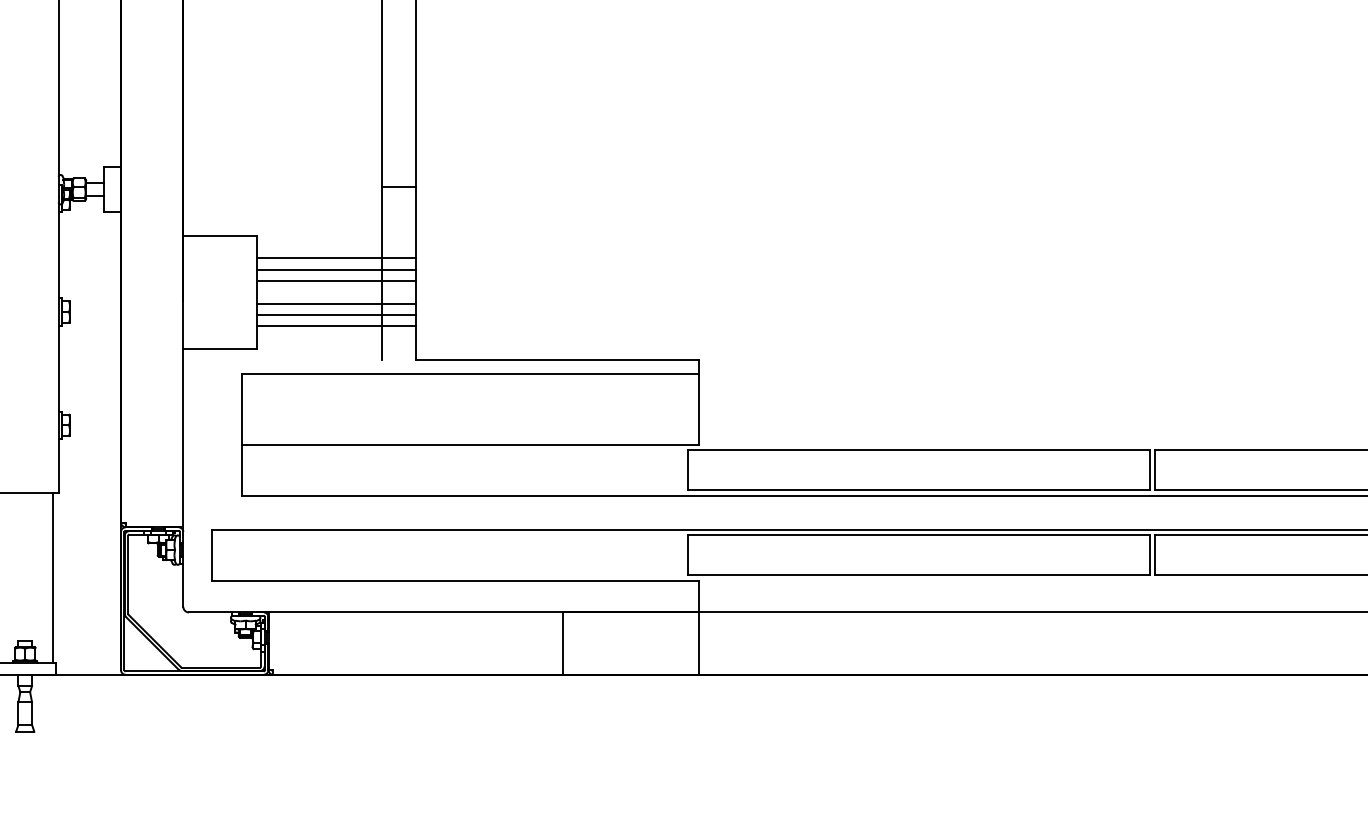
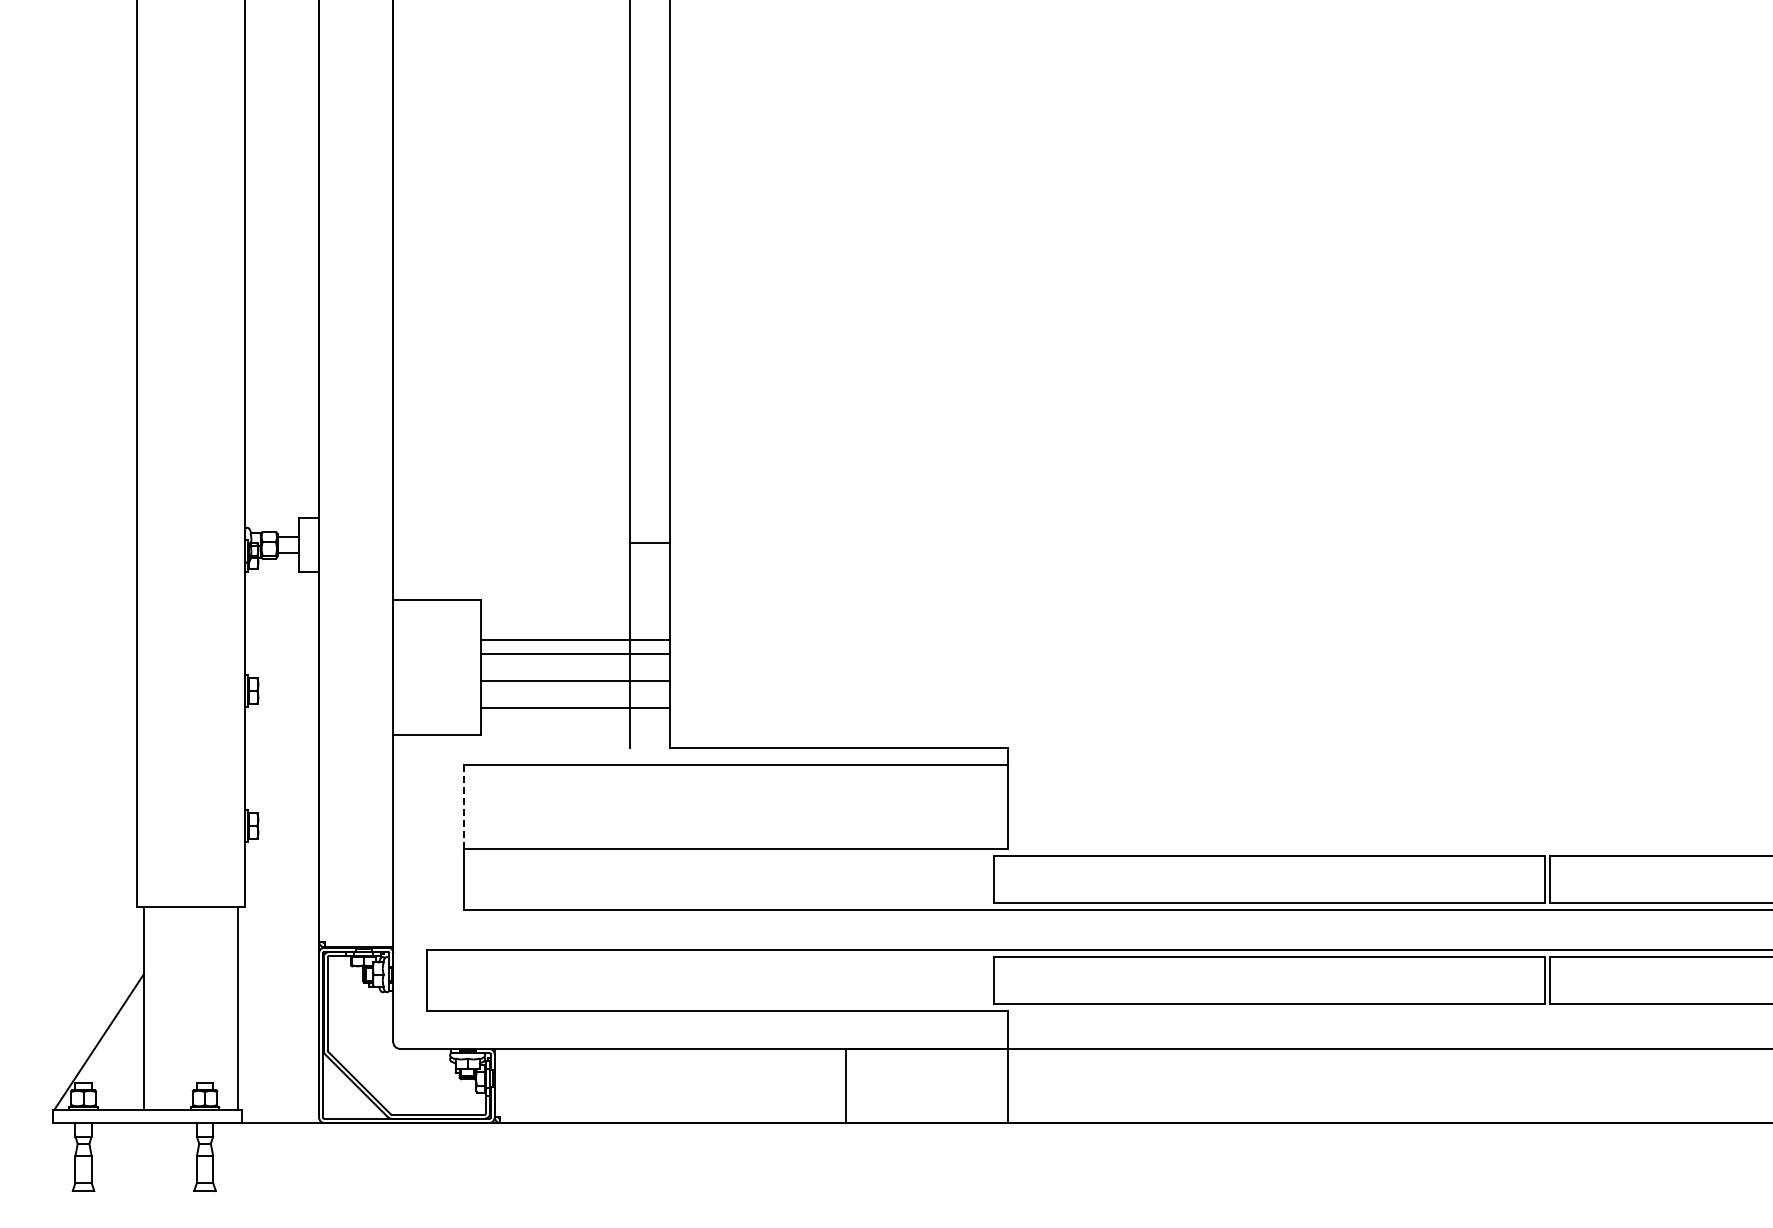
line: (336, 257) -> (575, 626), removed
line: (336, 314) -> (575, 694), removed
line: (242, 409) -> (463, 807), solid -> dashed

